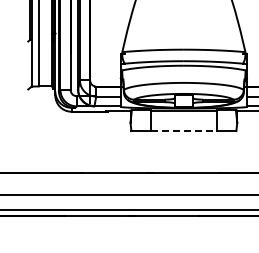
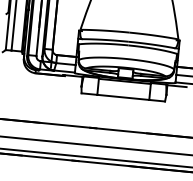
line: (183, 131) -> (122, 97), dashed -> solid

